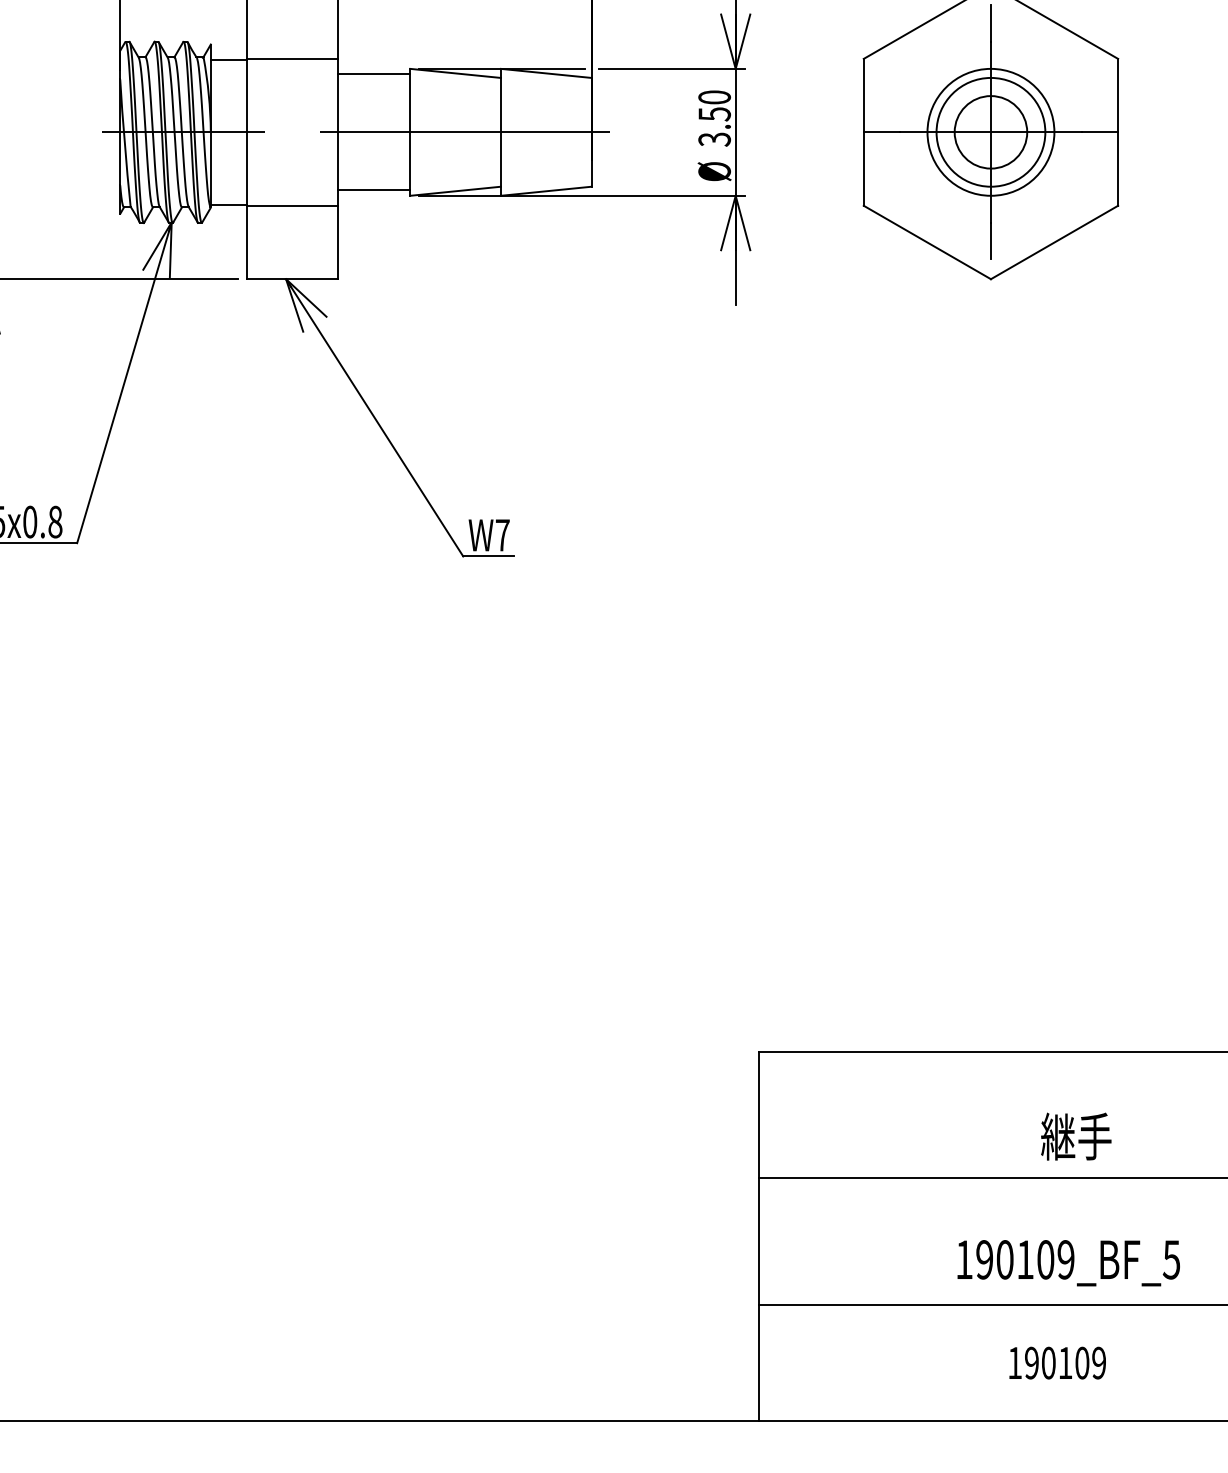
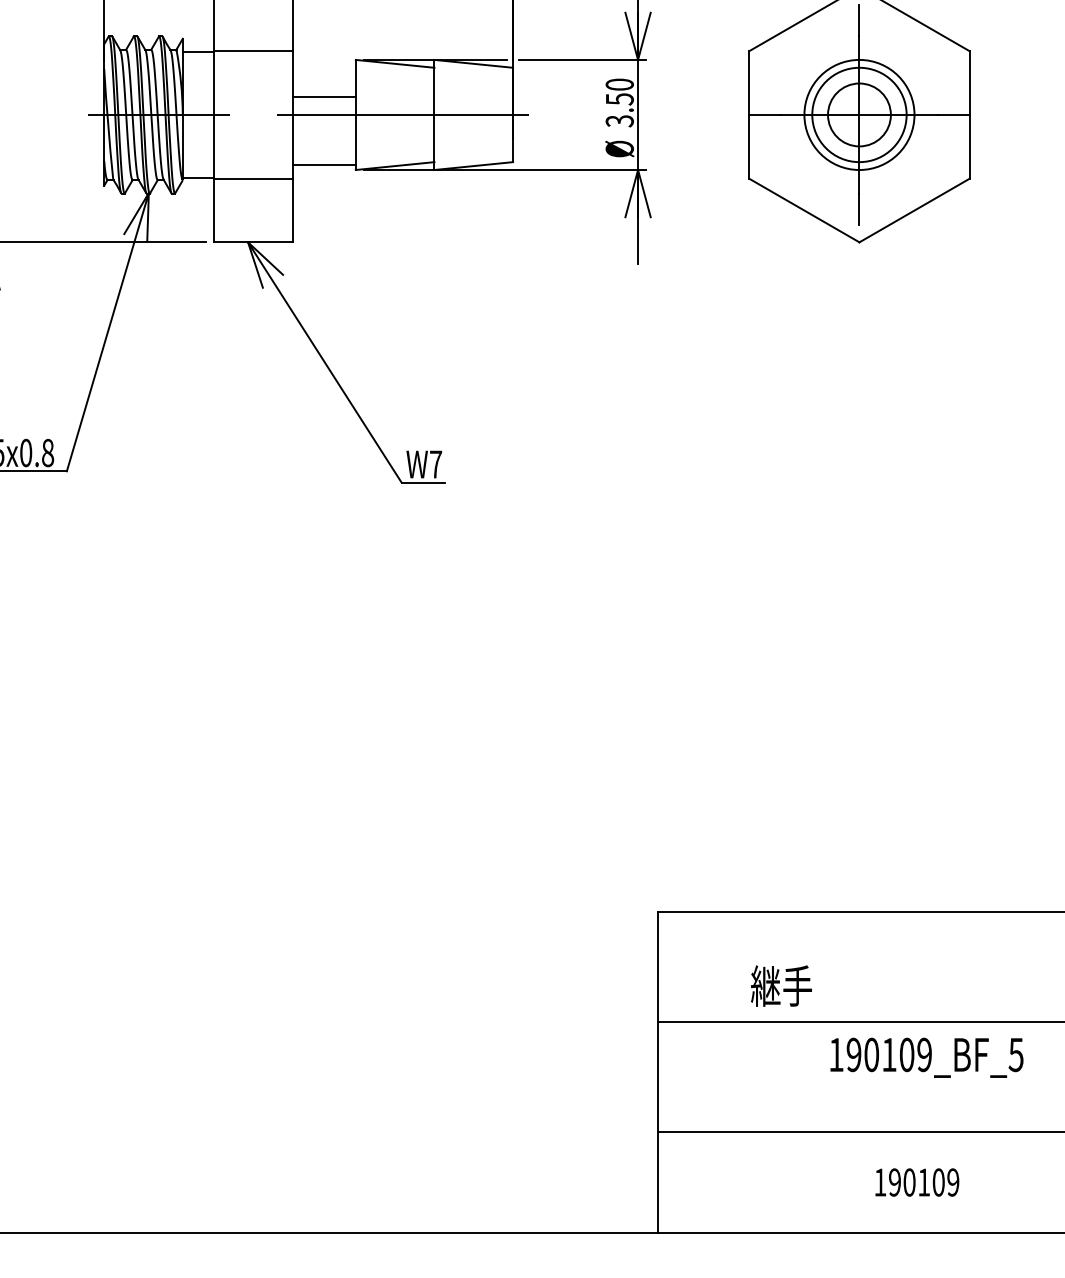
line: (373, 74) -> (323, 96), moved
text: (1076, 1135) -> (781, 985), moved
text: (1068, 1262) -> (926, 1057), moved

